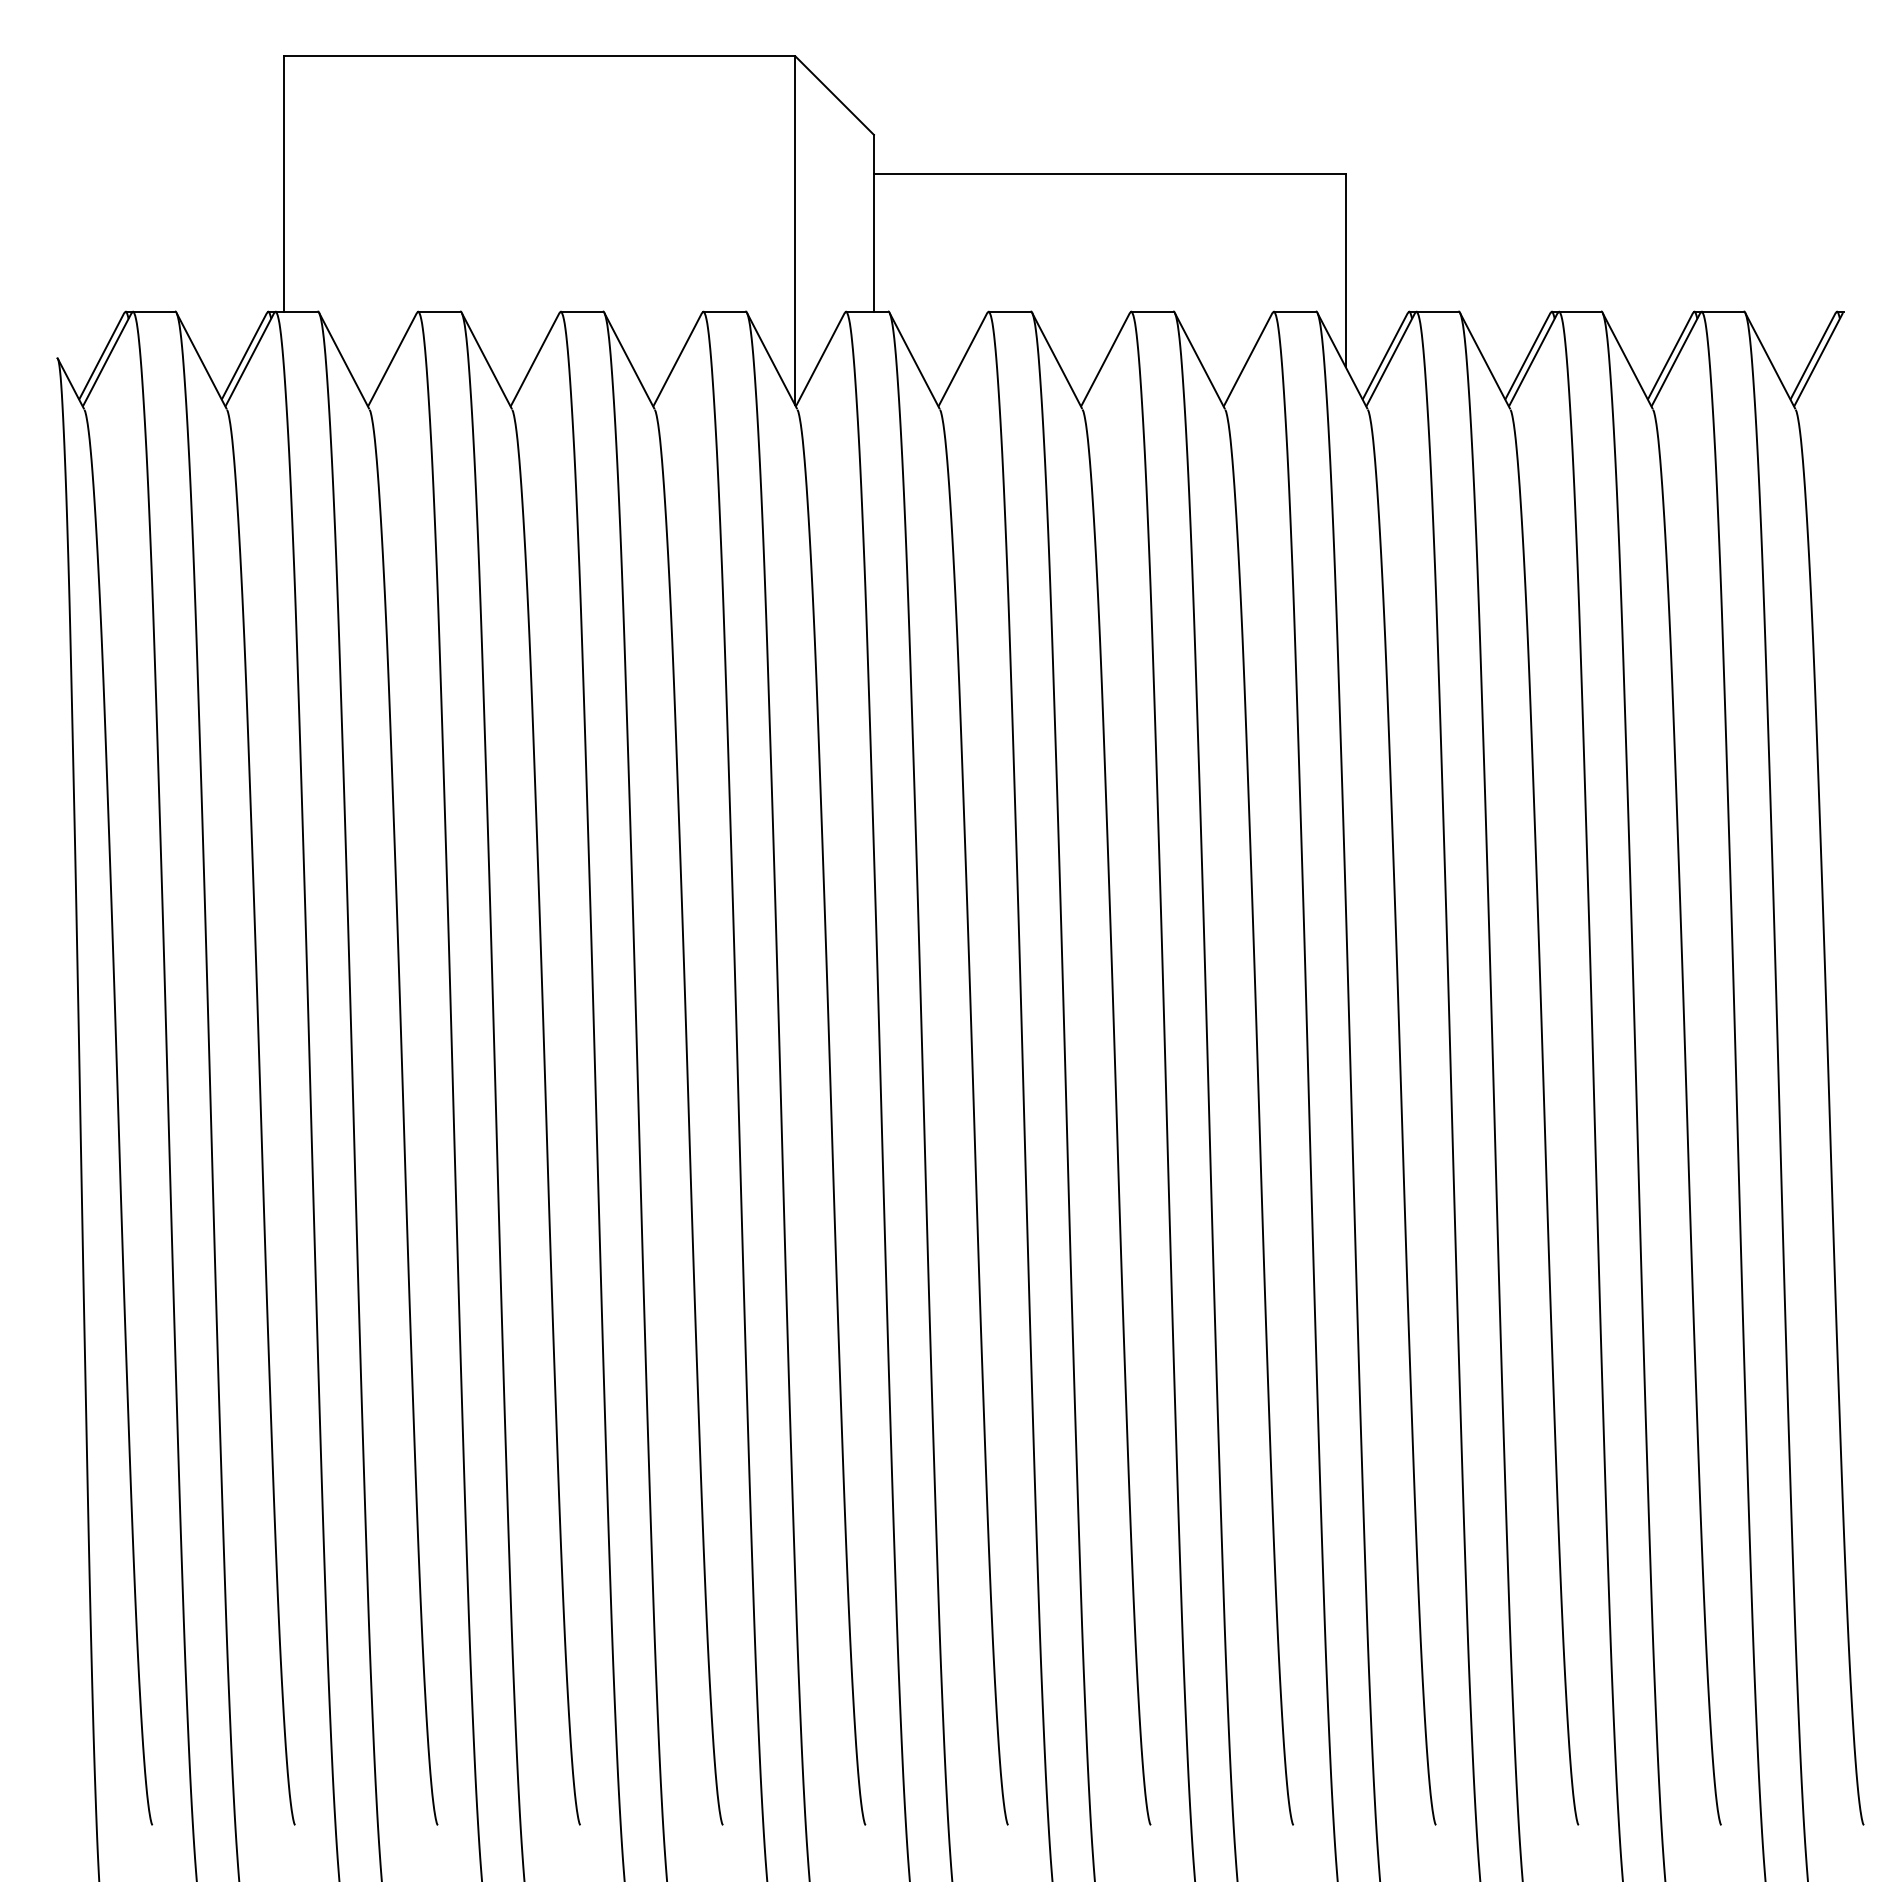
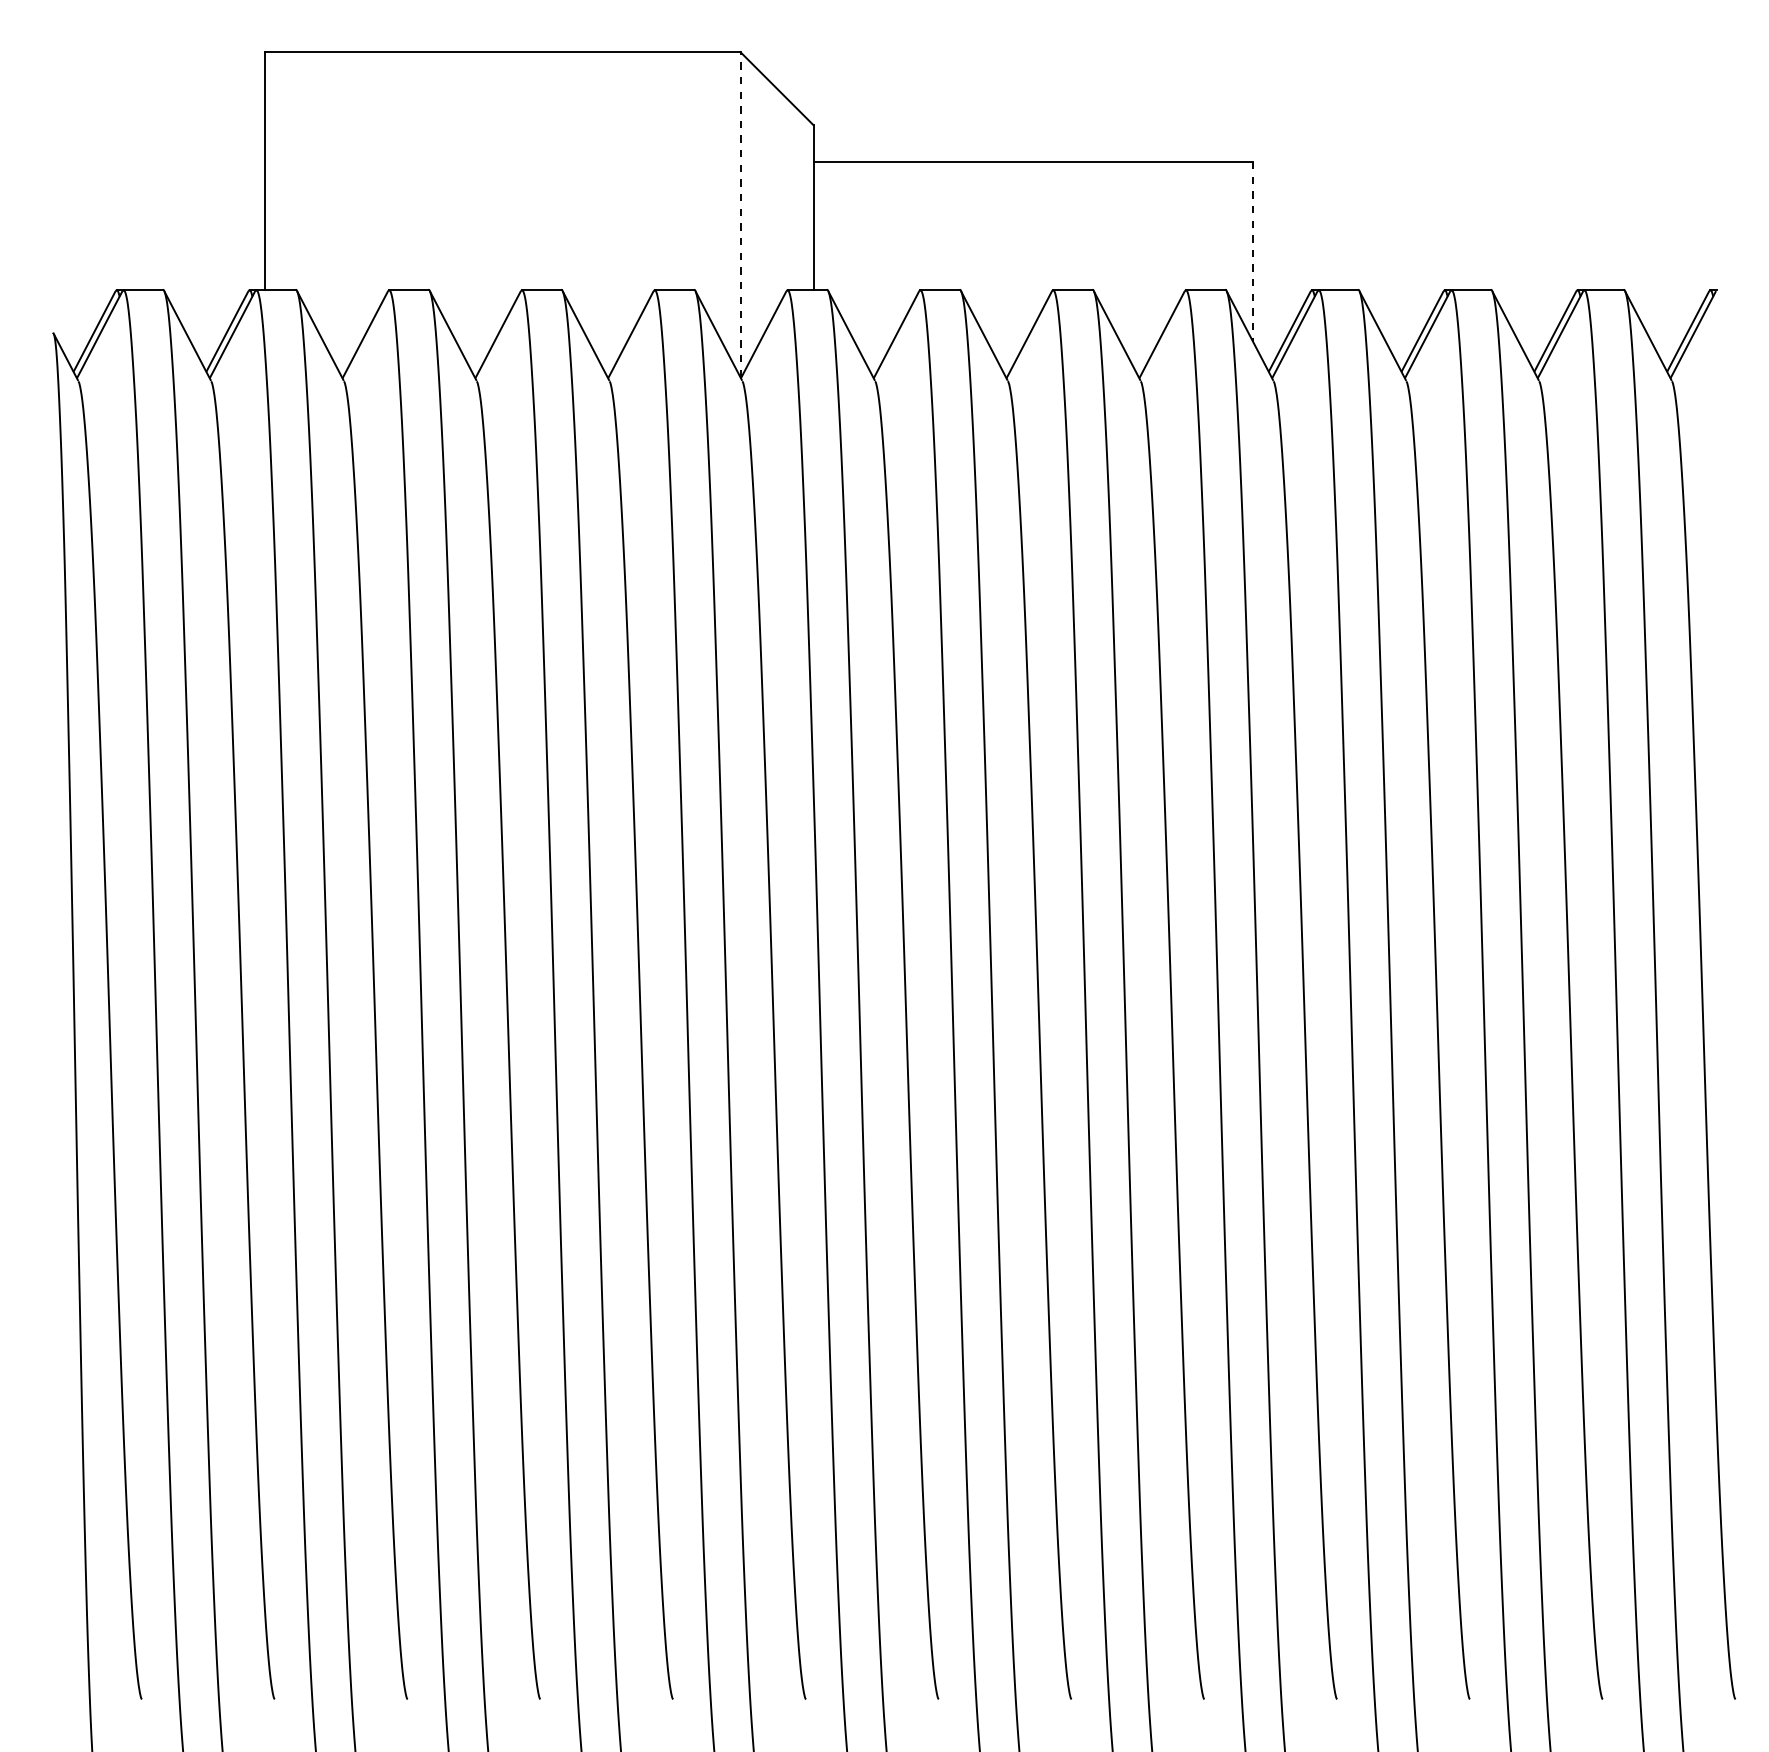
line: (795, 230) -> (740, 214), solid -> dashed
line: (1345, 271) -> (1252, 252), solid -> dashed

